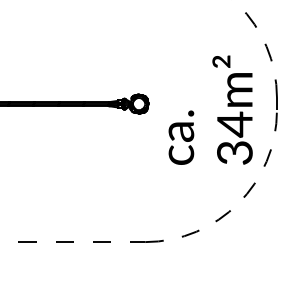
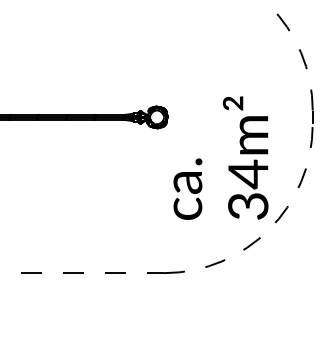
text: (210, 109) -> (220, 157), moved

